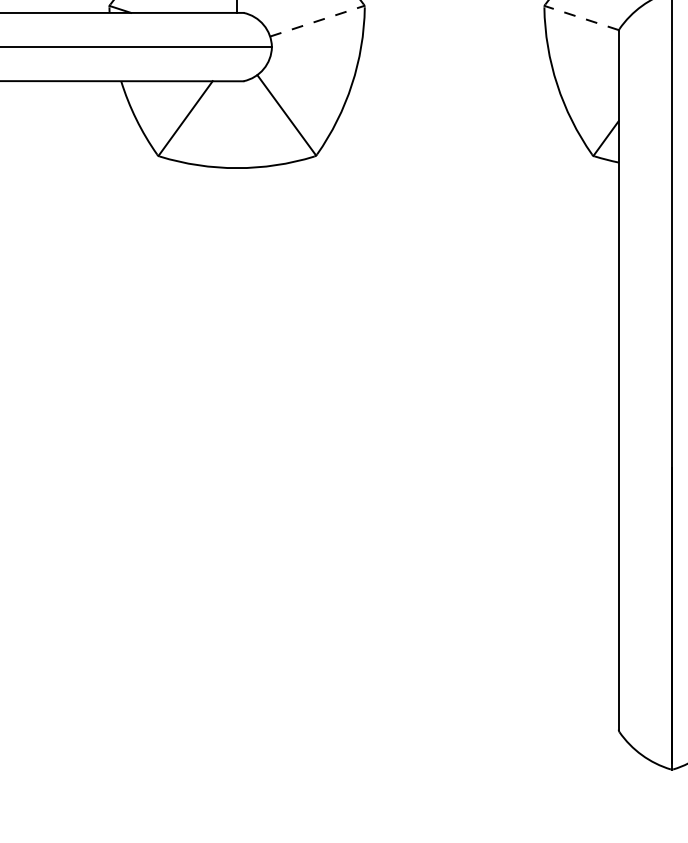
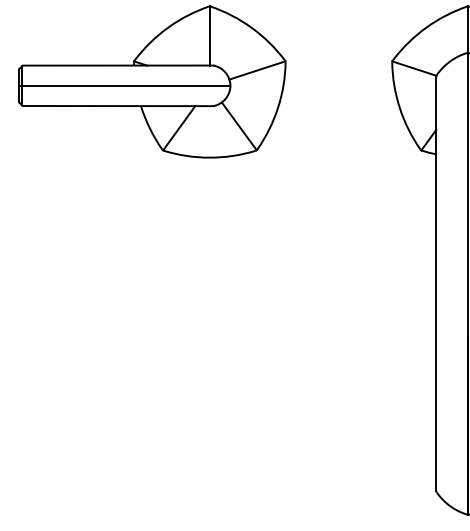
line: (580, 17) -> (413, 68), dashed -> solid
line: (317, 21) -> (257, 70), dashed -> solid

